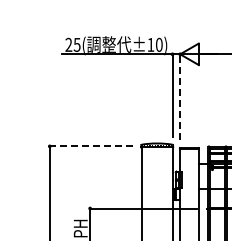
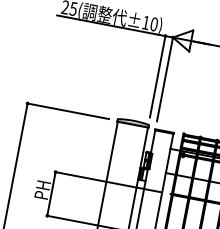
line: (180, 96) -> (165, 79), dashed -> solid
line: (91, 146) -> (68, 111), dashed -> solid

